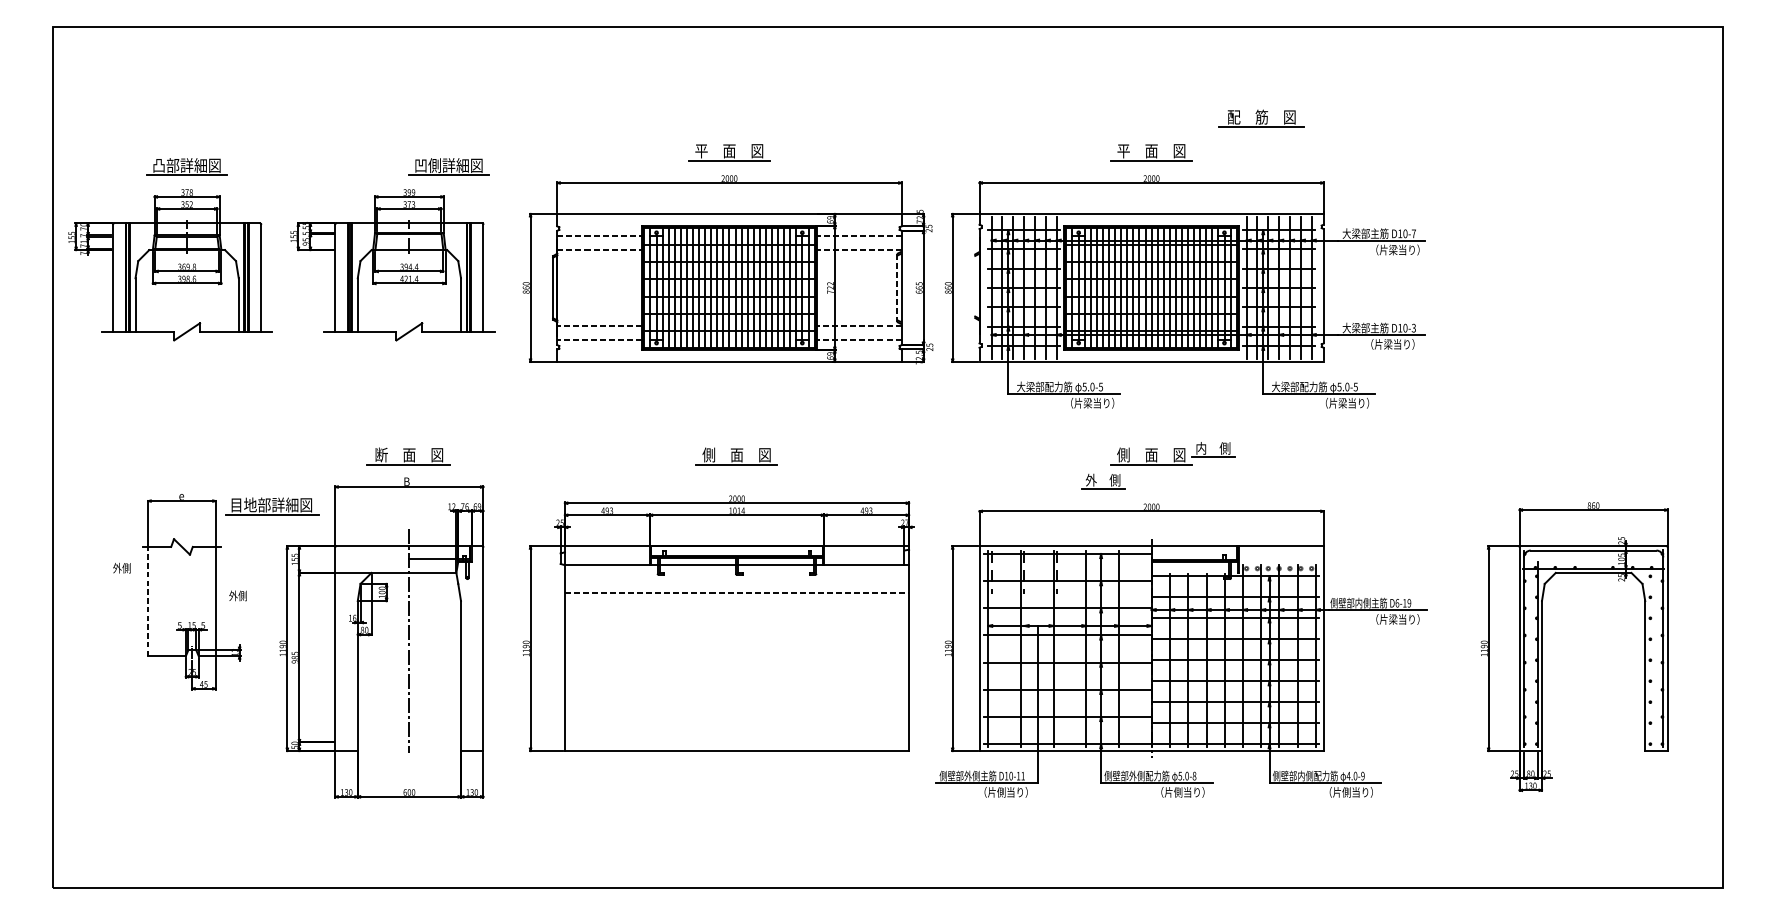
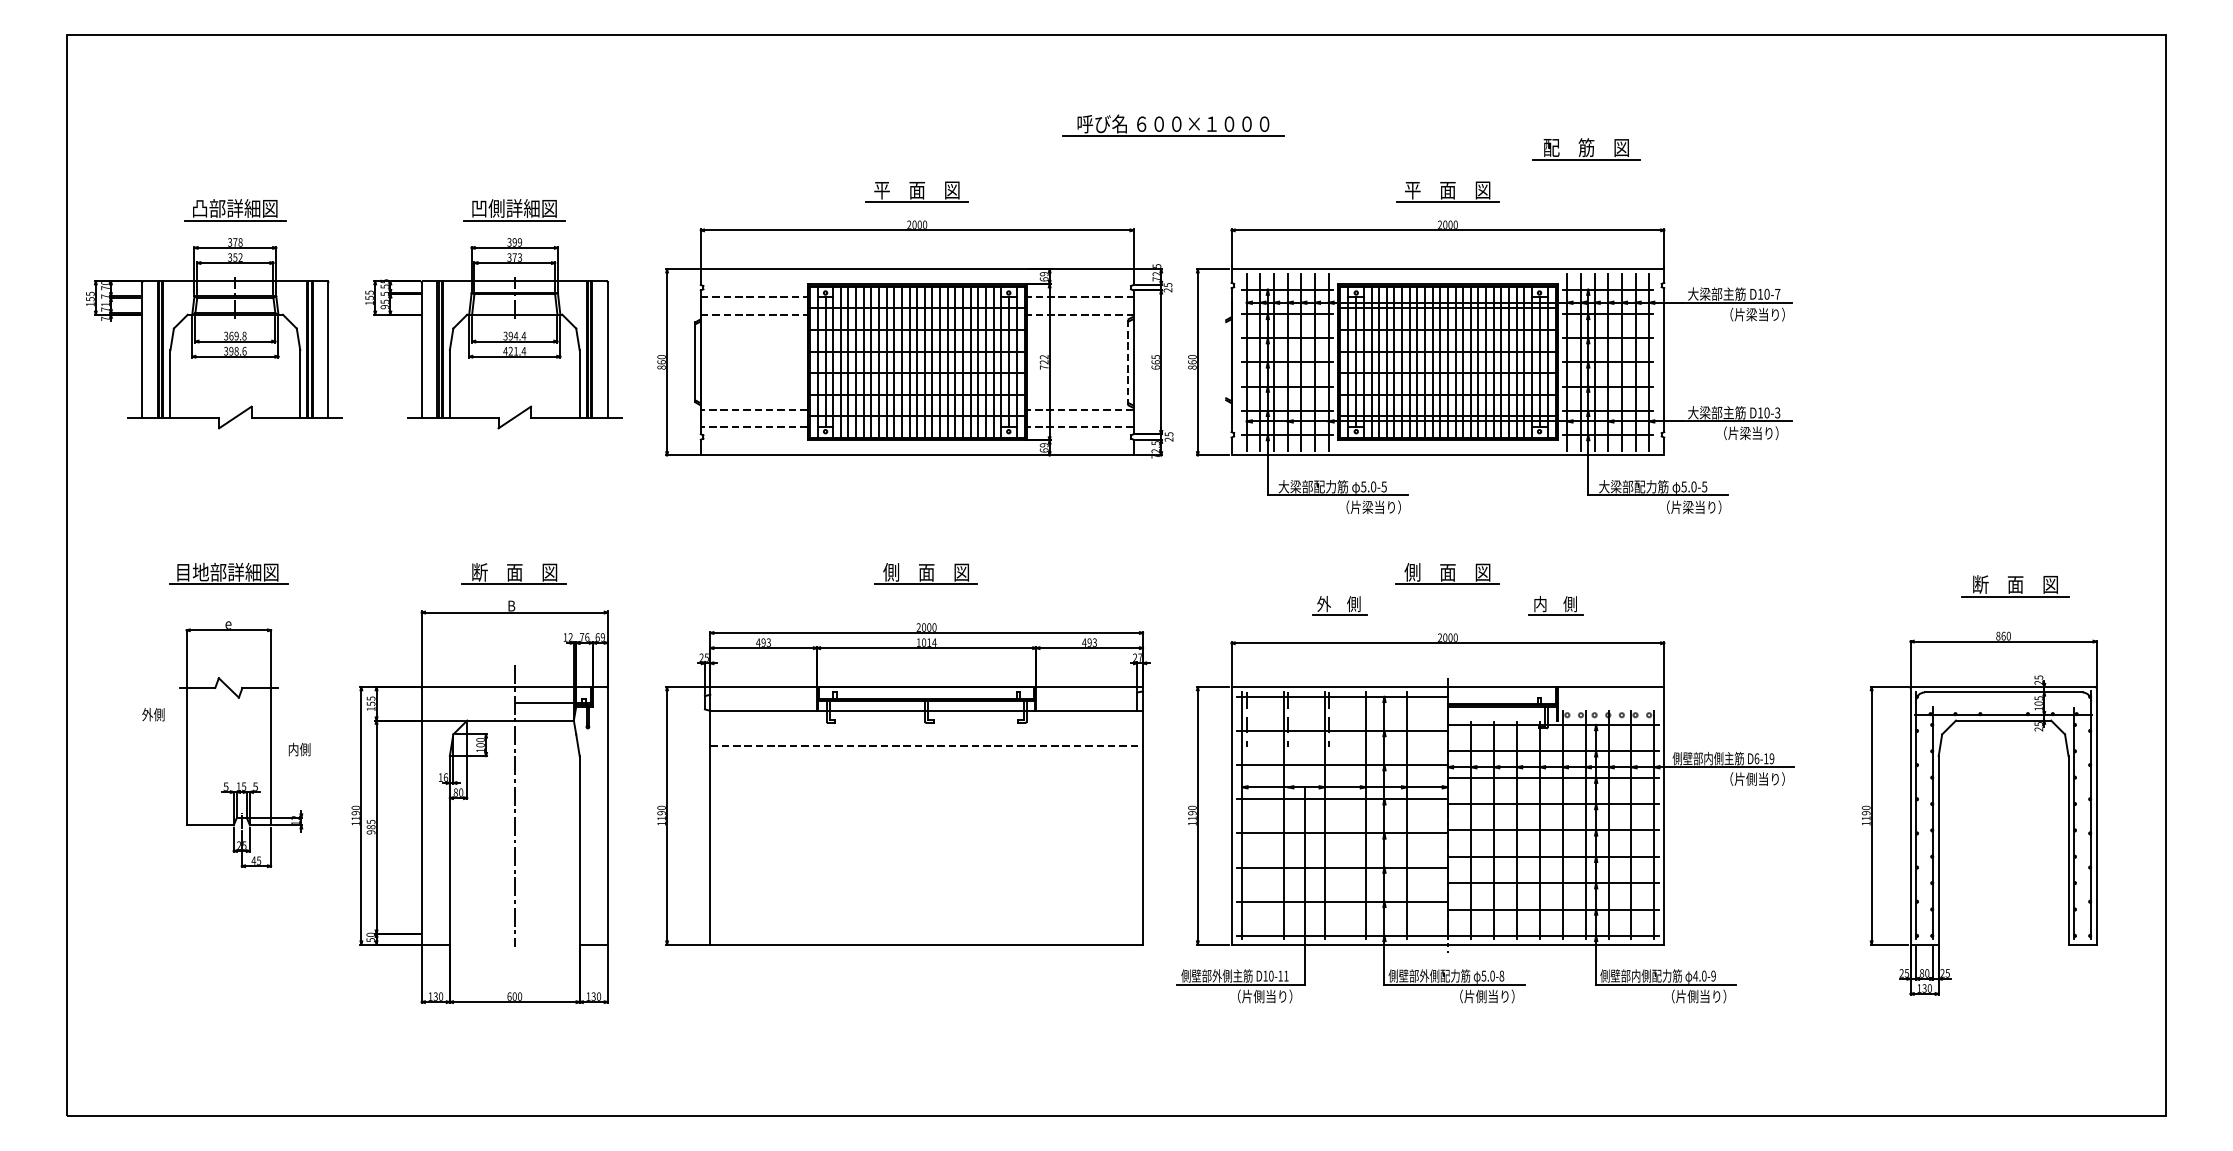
part: (933, 99) -> (1173, 125), added
part: (448, 167) -> (514, 210), moved
part: (1219, 448) -> (1563, 604), moved
part: (1603, 466) -> (2015, 586), added
part: (1109, 480) -> (1347, 604), moved
part: (272, 506) -> (228, 573), moved
text: (233, 595) -> (293, 749), 外側 -> 内側
line: (148, 601) -> (186, 756), dashed -> solid
text: (1393, 618) -> (1751, 778), （片梁当り） -> （片側当り）
line: (1649, 654) -> (2073, 823), added

